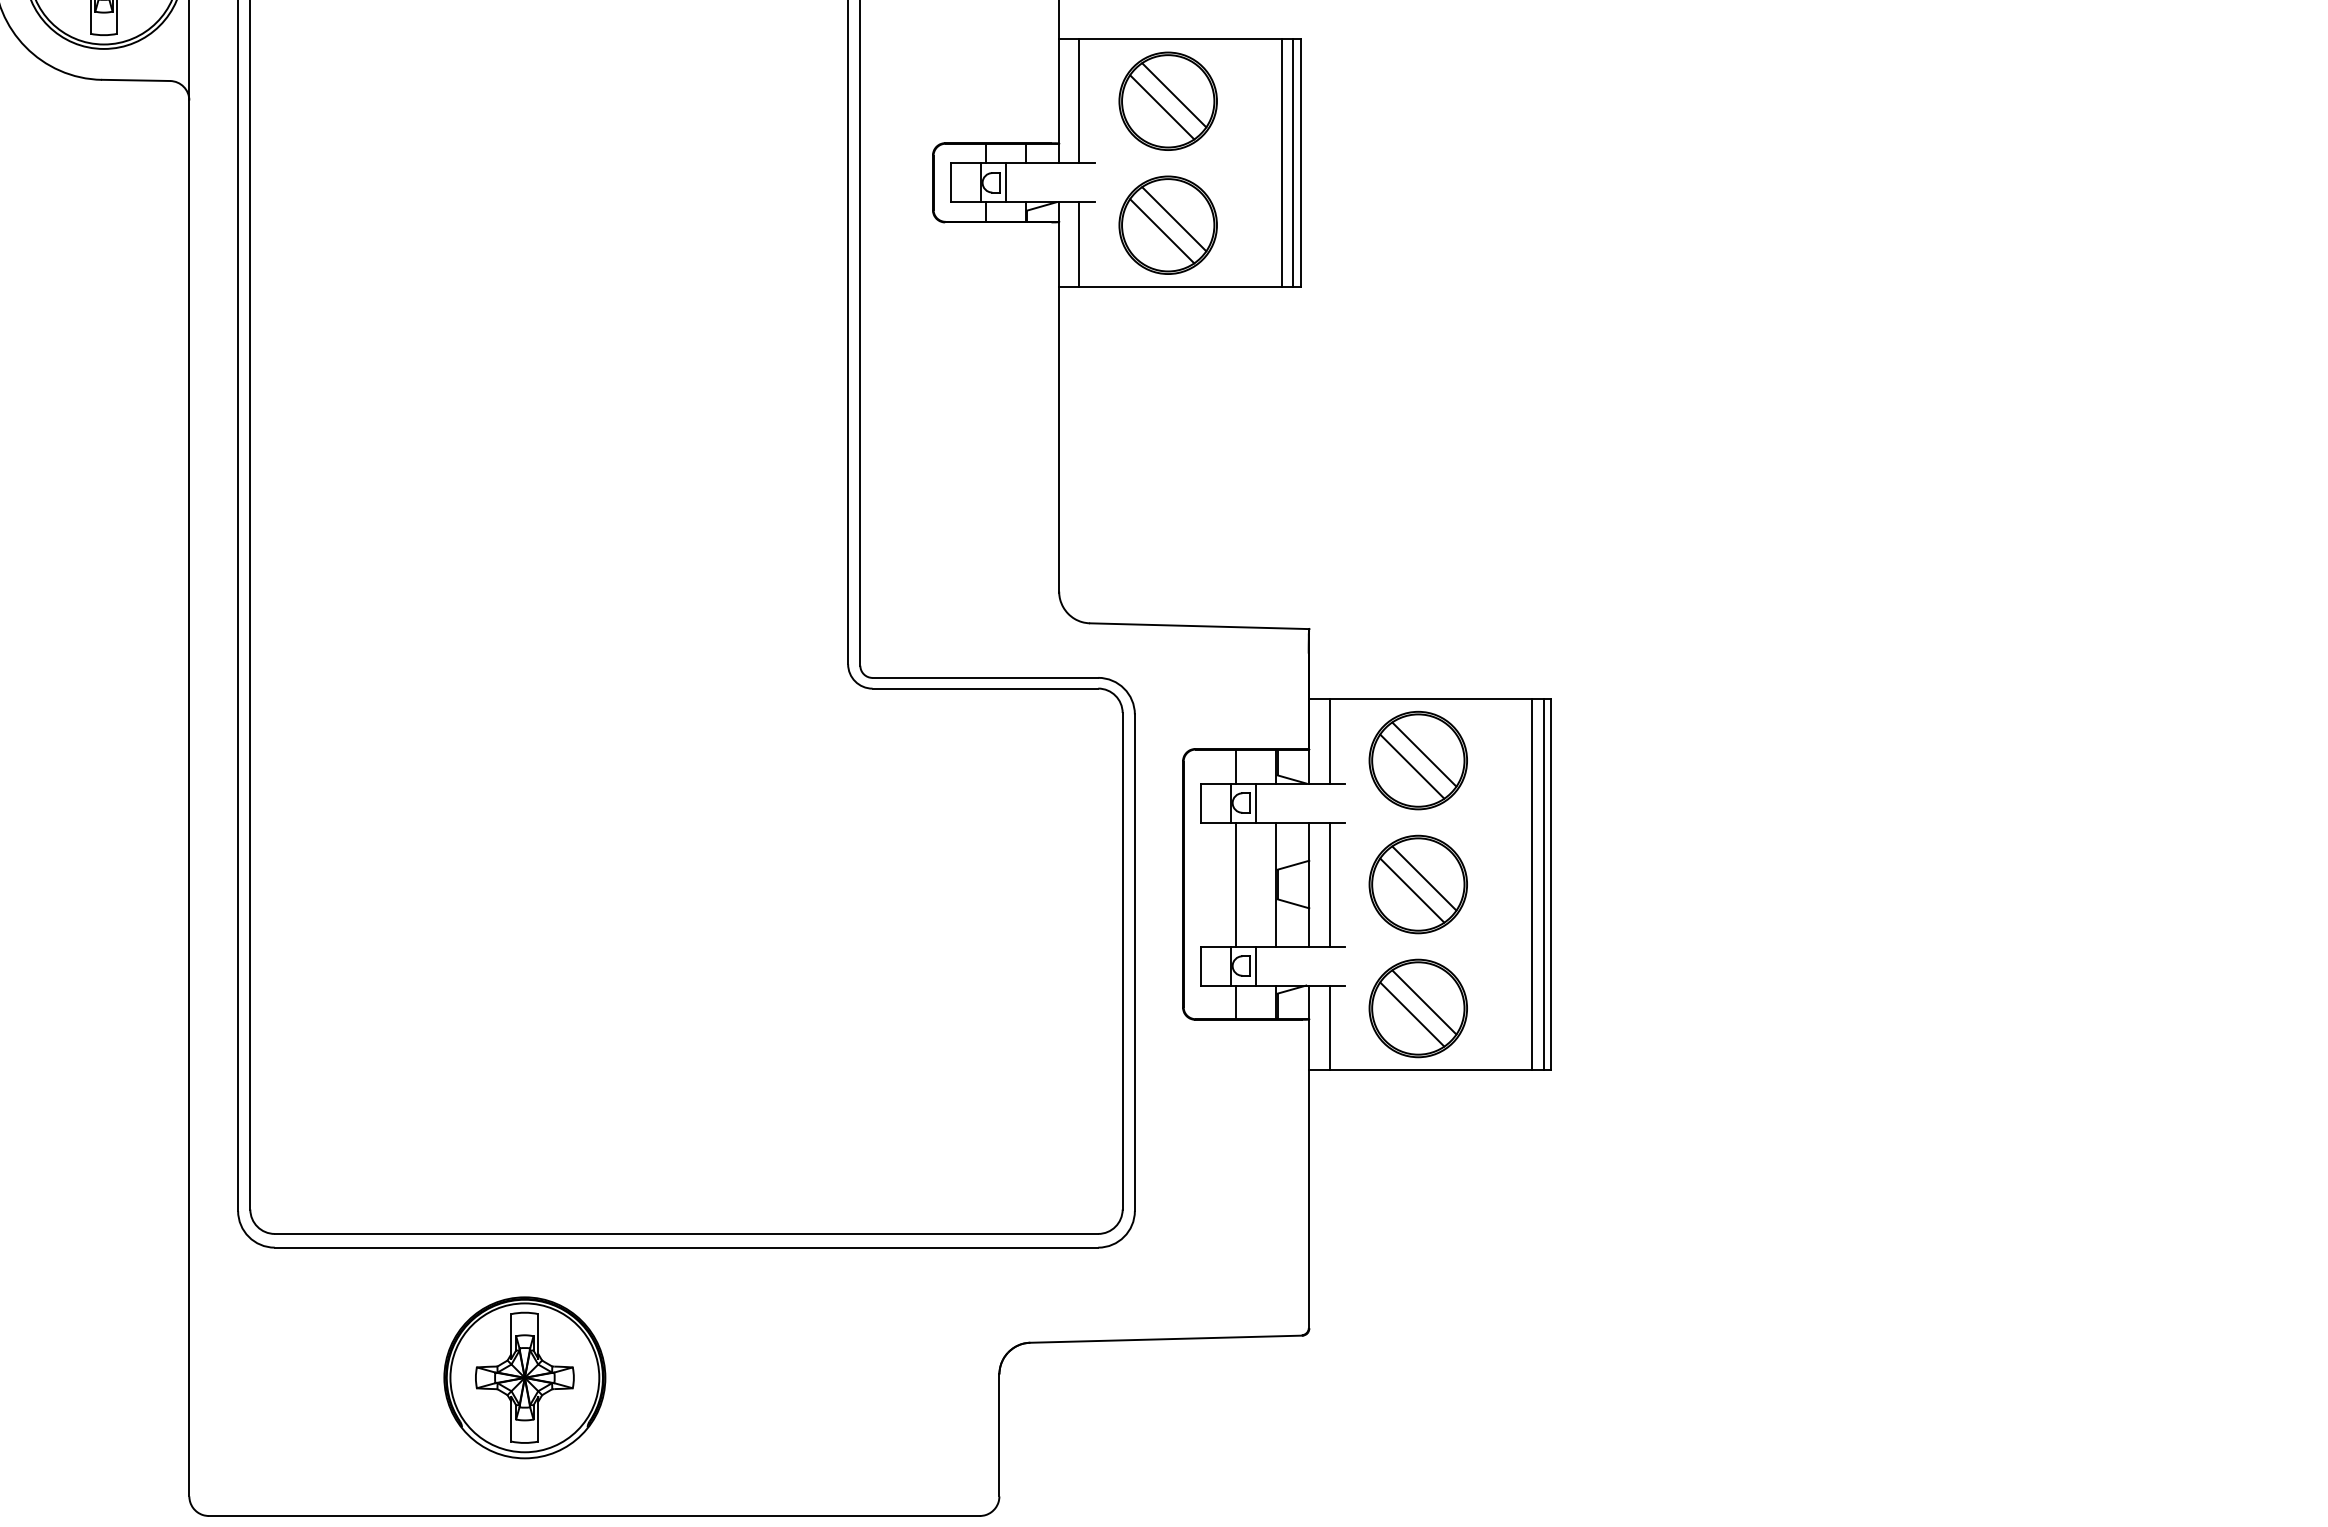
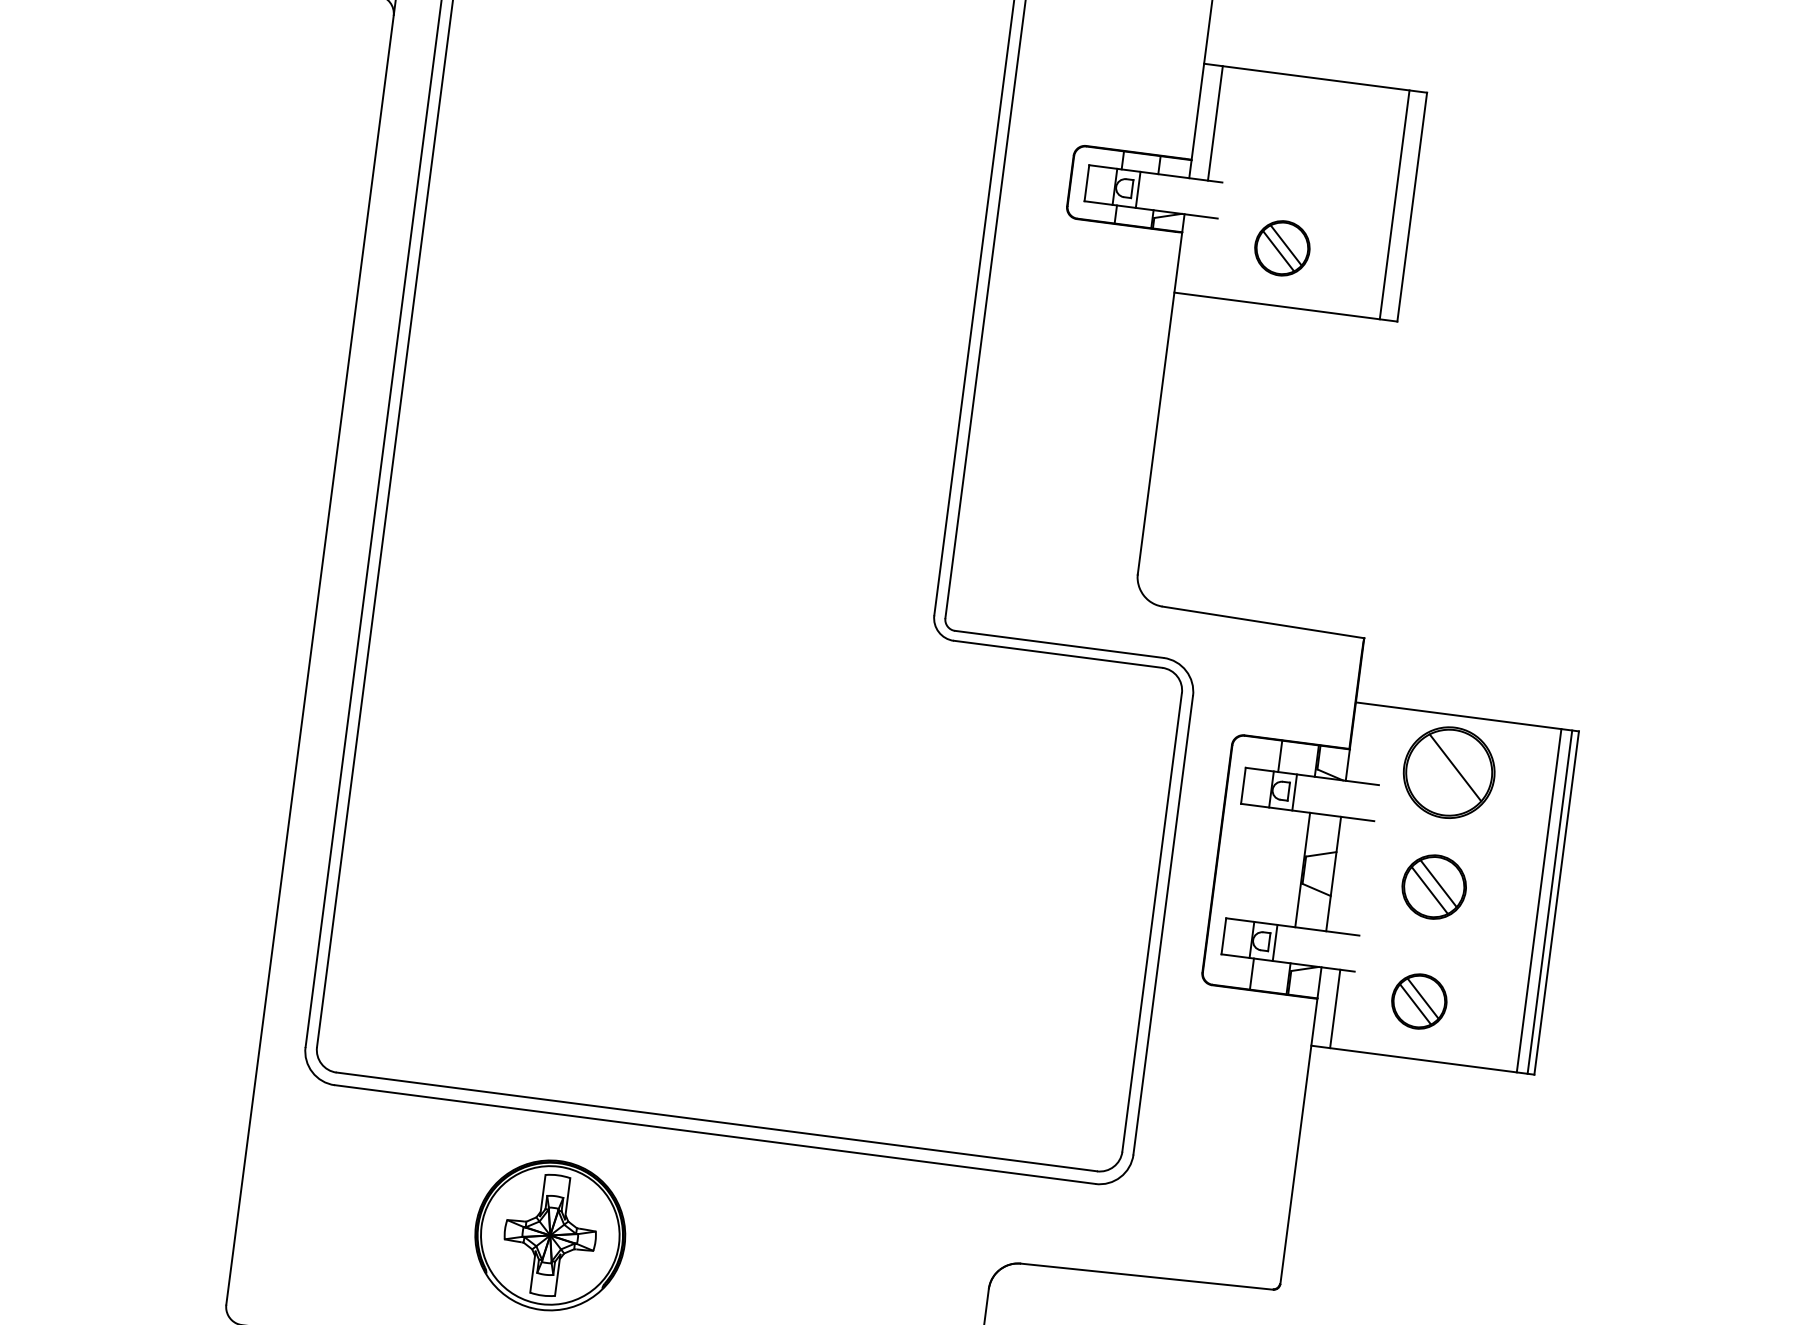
part: (1167, 100) -> (1296, 133), removed
line: (1293, 163) -> (1405, 206), removed
part: (1167, 224) -> (1281, 247), size x0.6
line: (1079, 244) -> (1198, 255), removed
line: (1329, 740) -> (1369, 743), removed
line: (1412, 766) -> (1443, 777), removed
line: (1236, 884) -> (1266, 865), removed
line: (1329, 884) -> (1352, 876), removed
part: (1417, 884) -> (1433, 887), size x0.7
part: (1417, 1008) -> (1418, 1001), size x0.6

